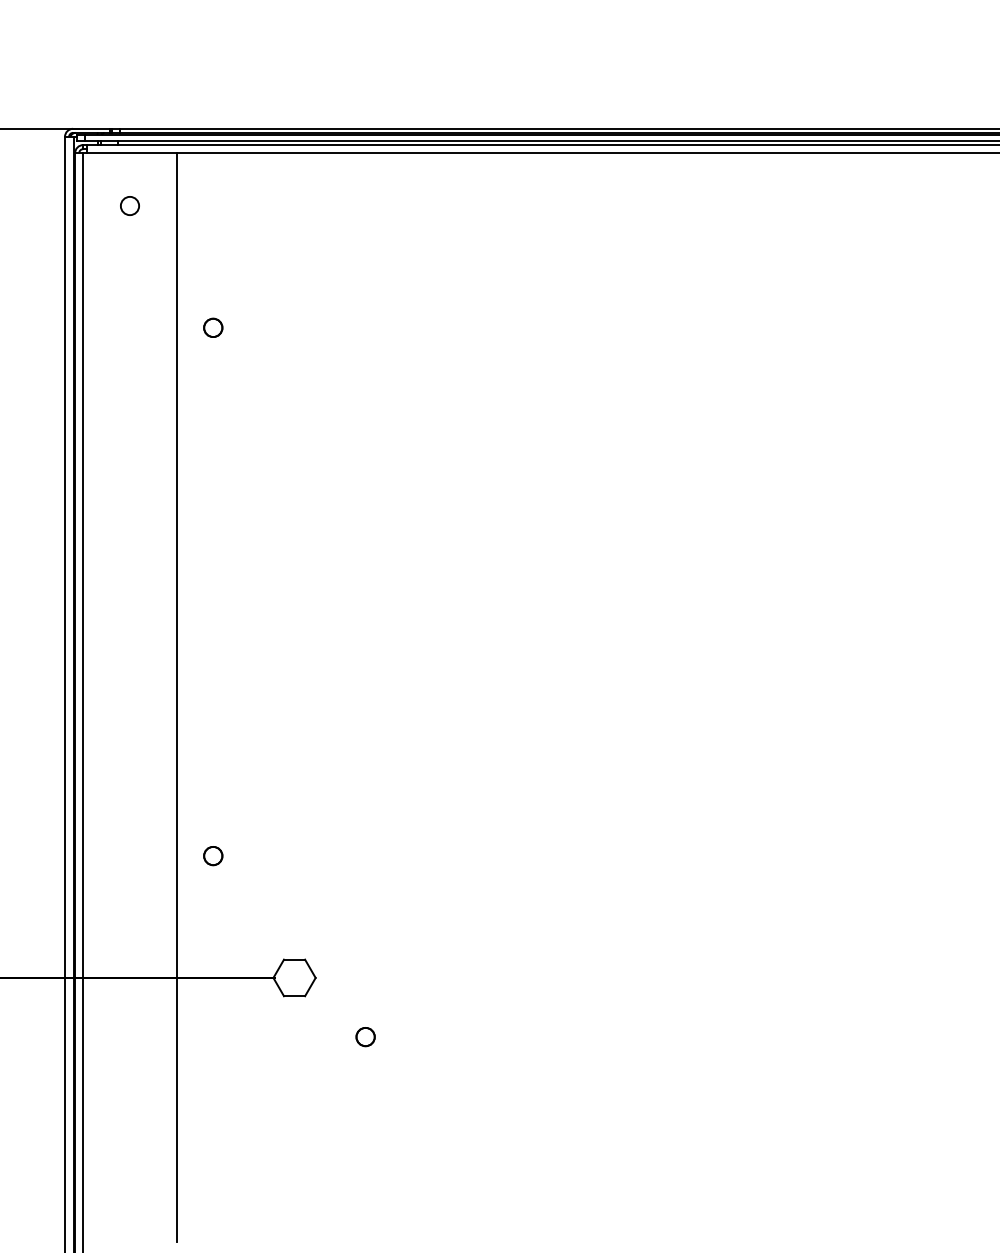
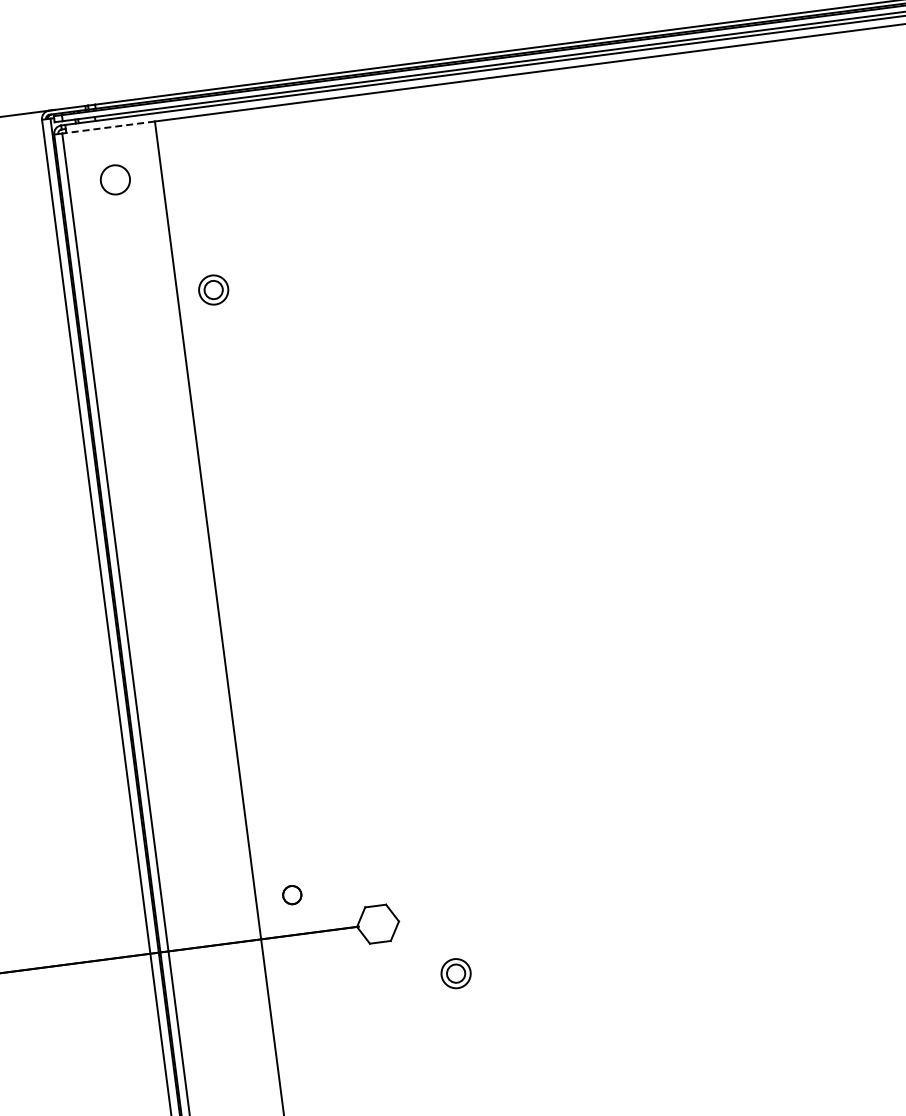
line: (130, 153) -> (109, 127), solid -> dashed
circle: (129, 205) -> (114, 179), size x1.6
circle: (213, 327) -> (213, 289), size x1.6
circle: (213, 856) -> (292, 895), moved
circle: (365, 1036) -> (455, 973), size x1.6

